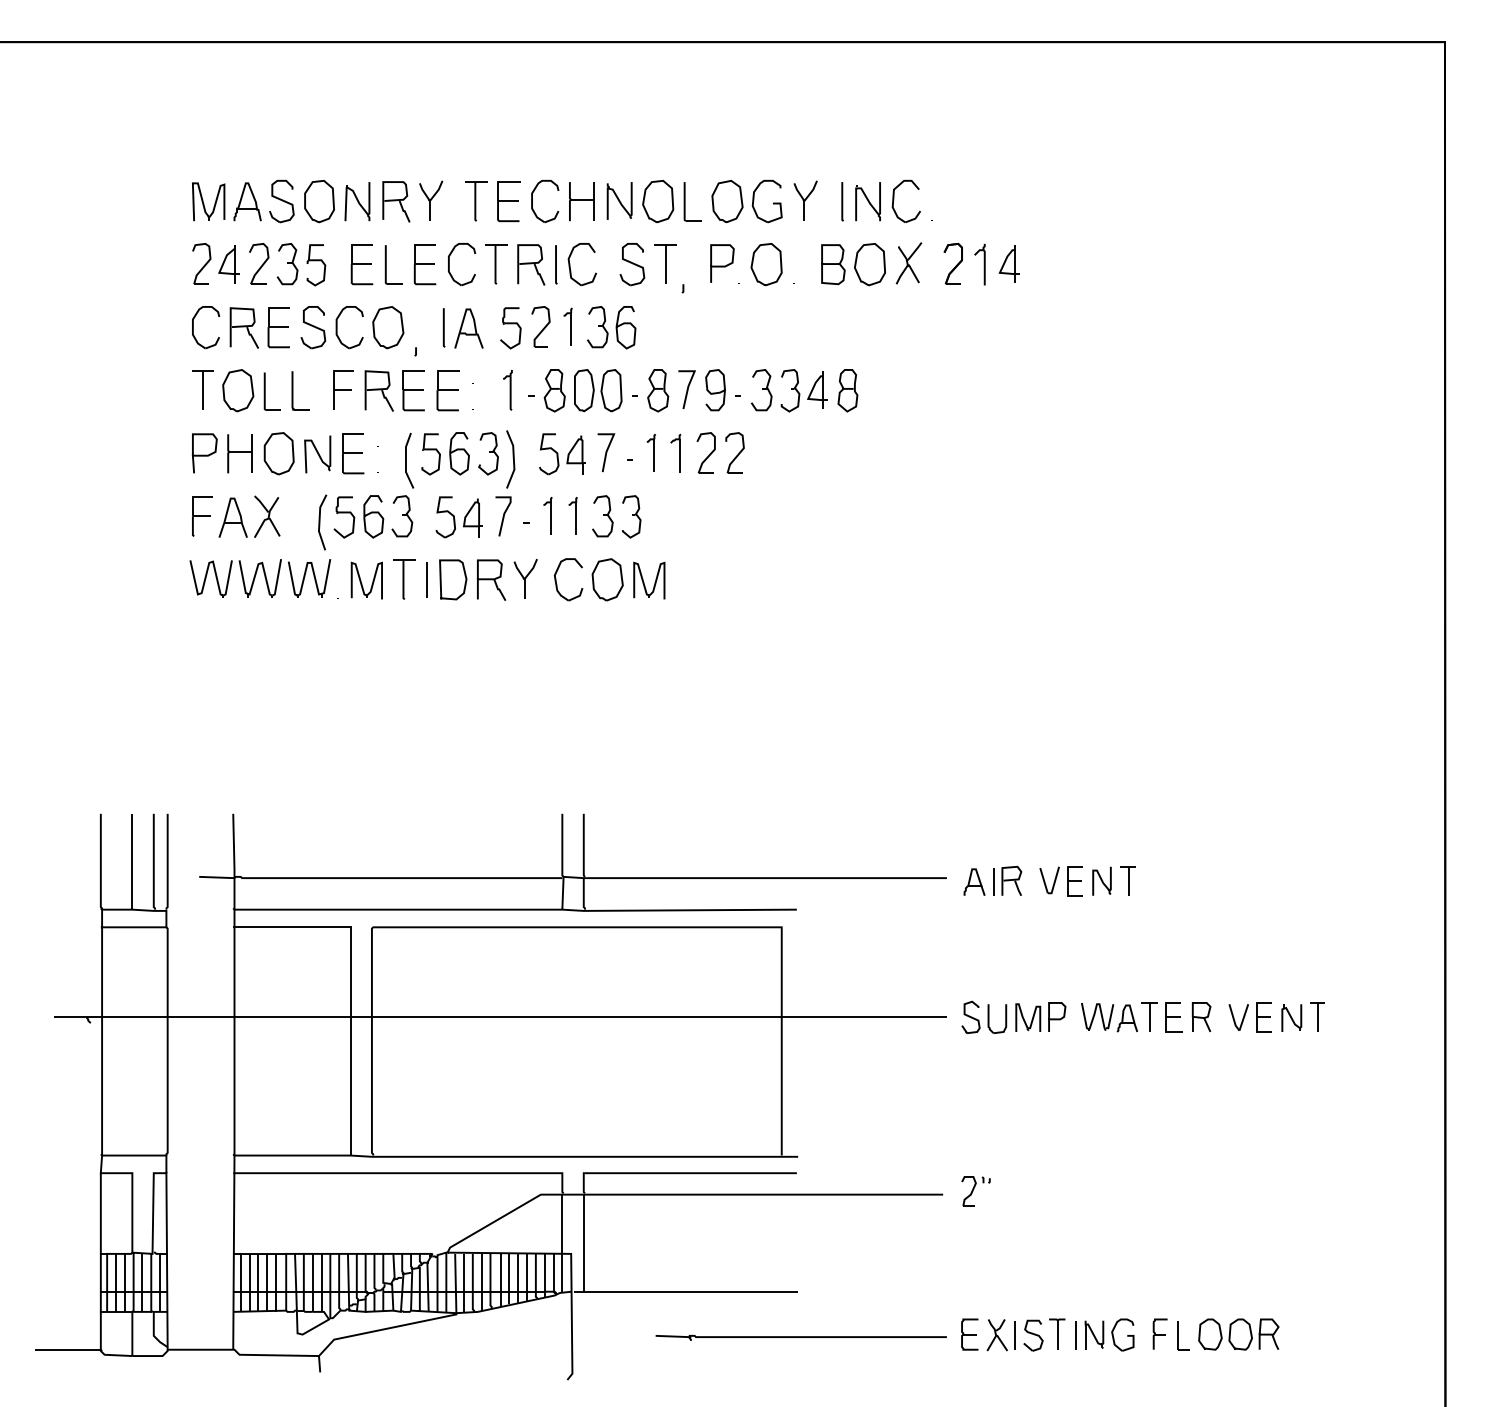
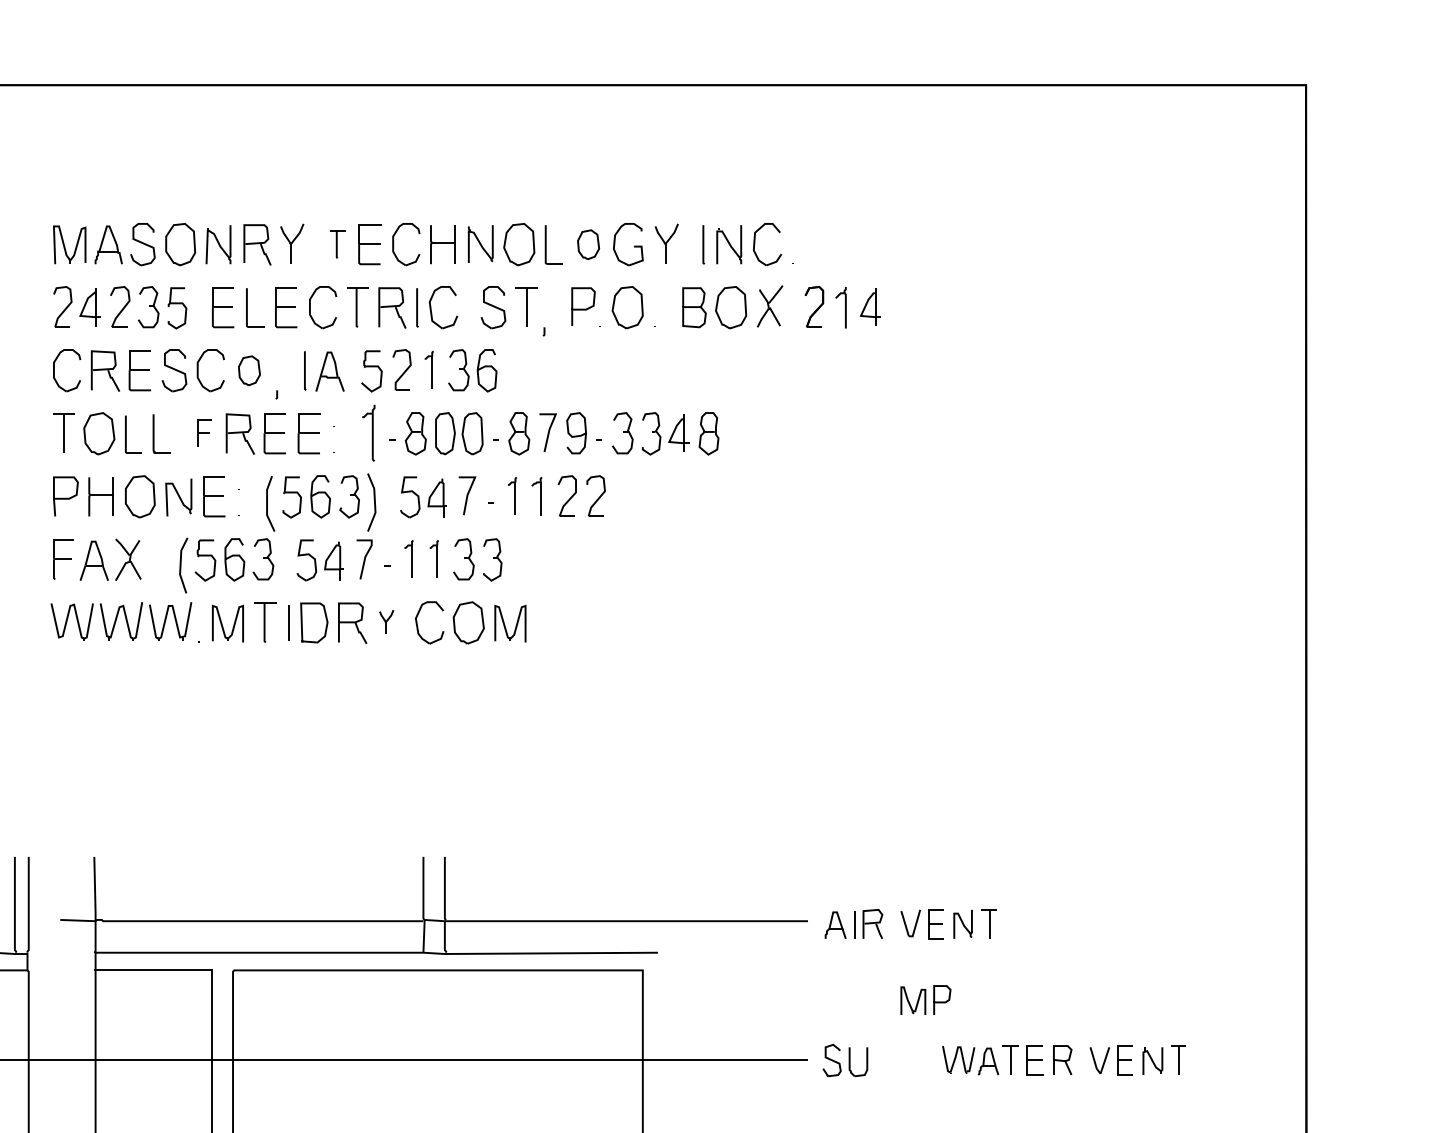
part: (476, 201) -> (337, 244), size x0.7
part: (727, 201) -> (588, 244), size x0.7
part: (388, 327) -> (249, 370), size x0.7
part: (343, 389) -> (204, 432), size x0.7
part: (507, 390) -> (368, 433), size x1.4
part: (525, 578) -> (386, 621), size x0.6
part: (1040, 1016) -> (925, 999), moved

